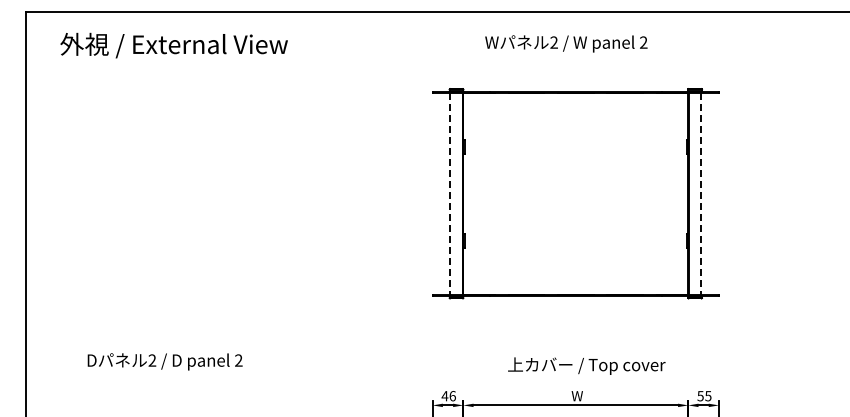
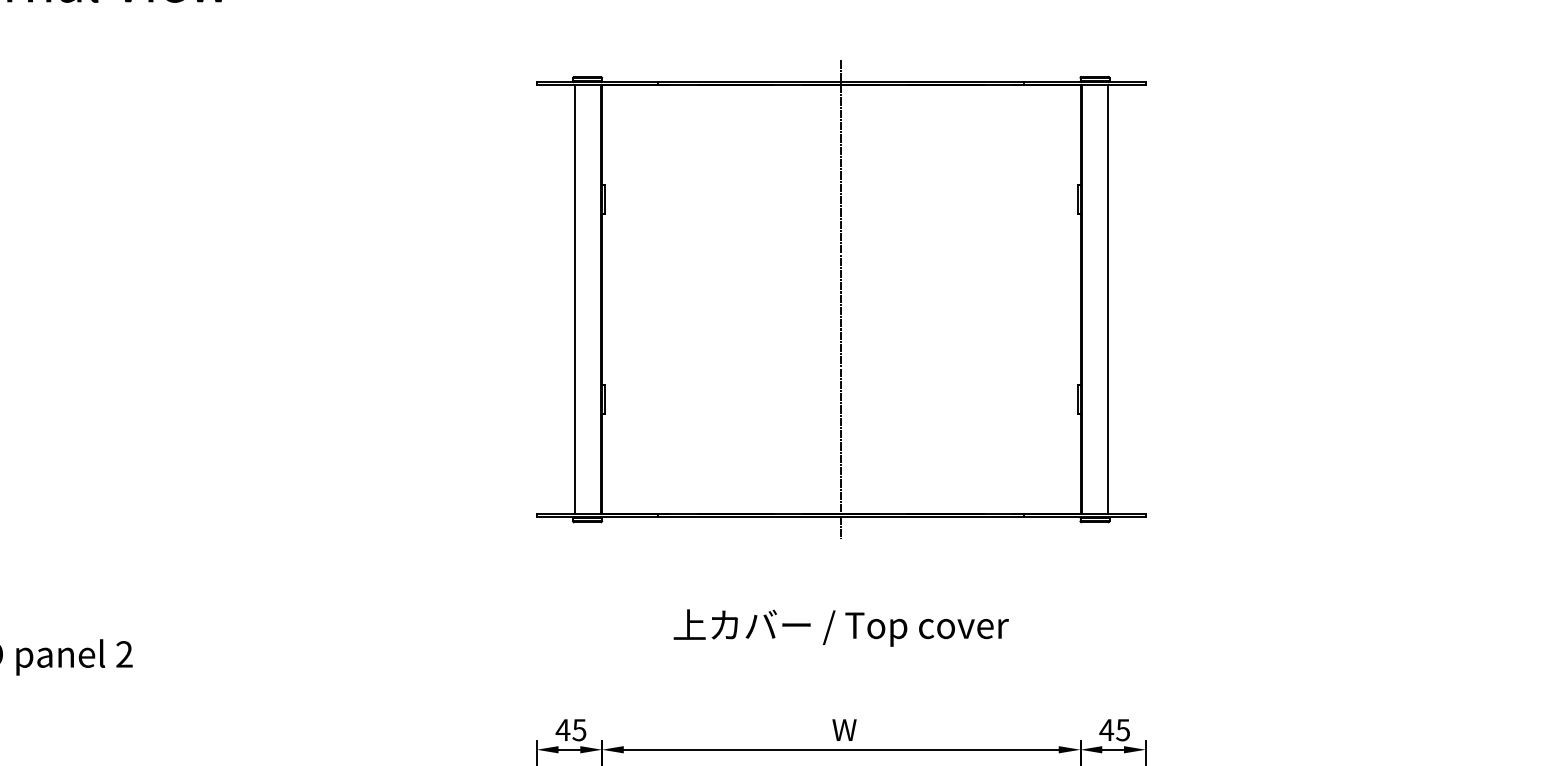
line: (450, 193) -> (574, 299), dashed -> solid
line: (575, 193) -> (840, 299), added
line: (701, 193) -> (1108, 299), dashed -> solid
text: (586, 365) -> (840, 626), moved
text: (452, 396) -> (579, 730), 46 -> 45
text: (700, 396) -> (1106, 730), 55 -> 45

